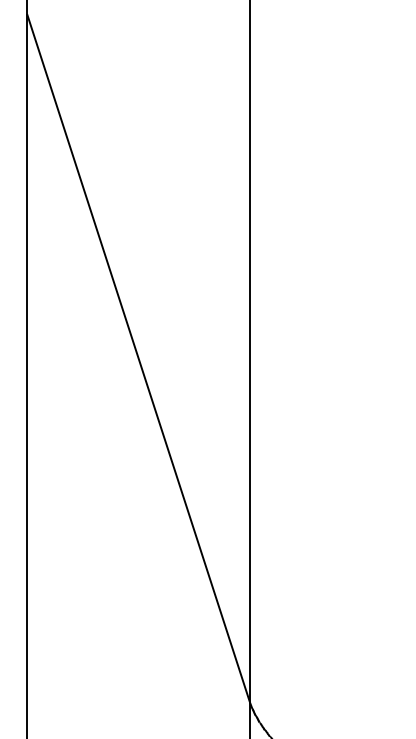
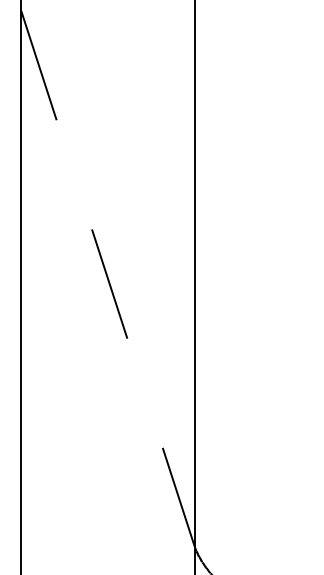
line: (138, 358) -> (107, 278), solid -> dashed

